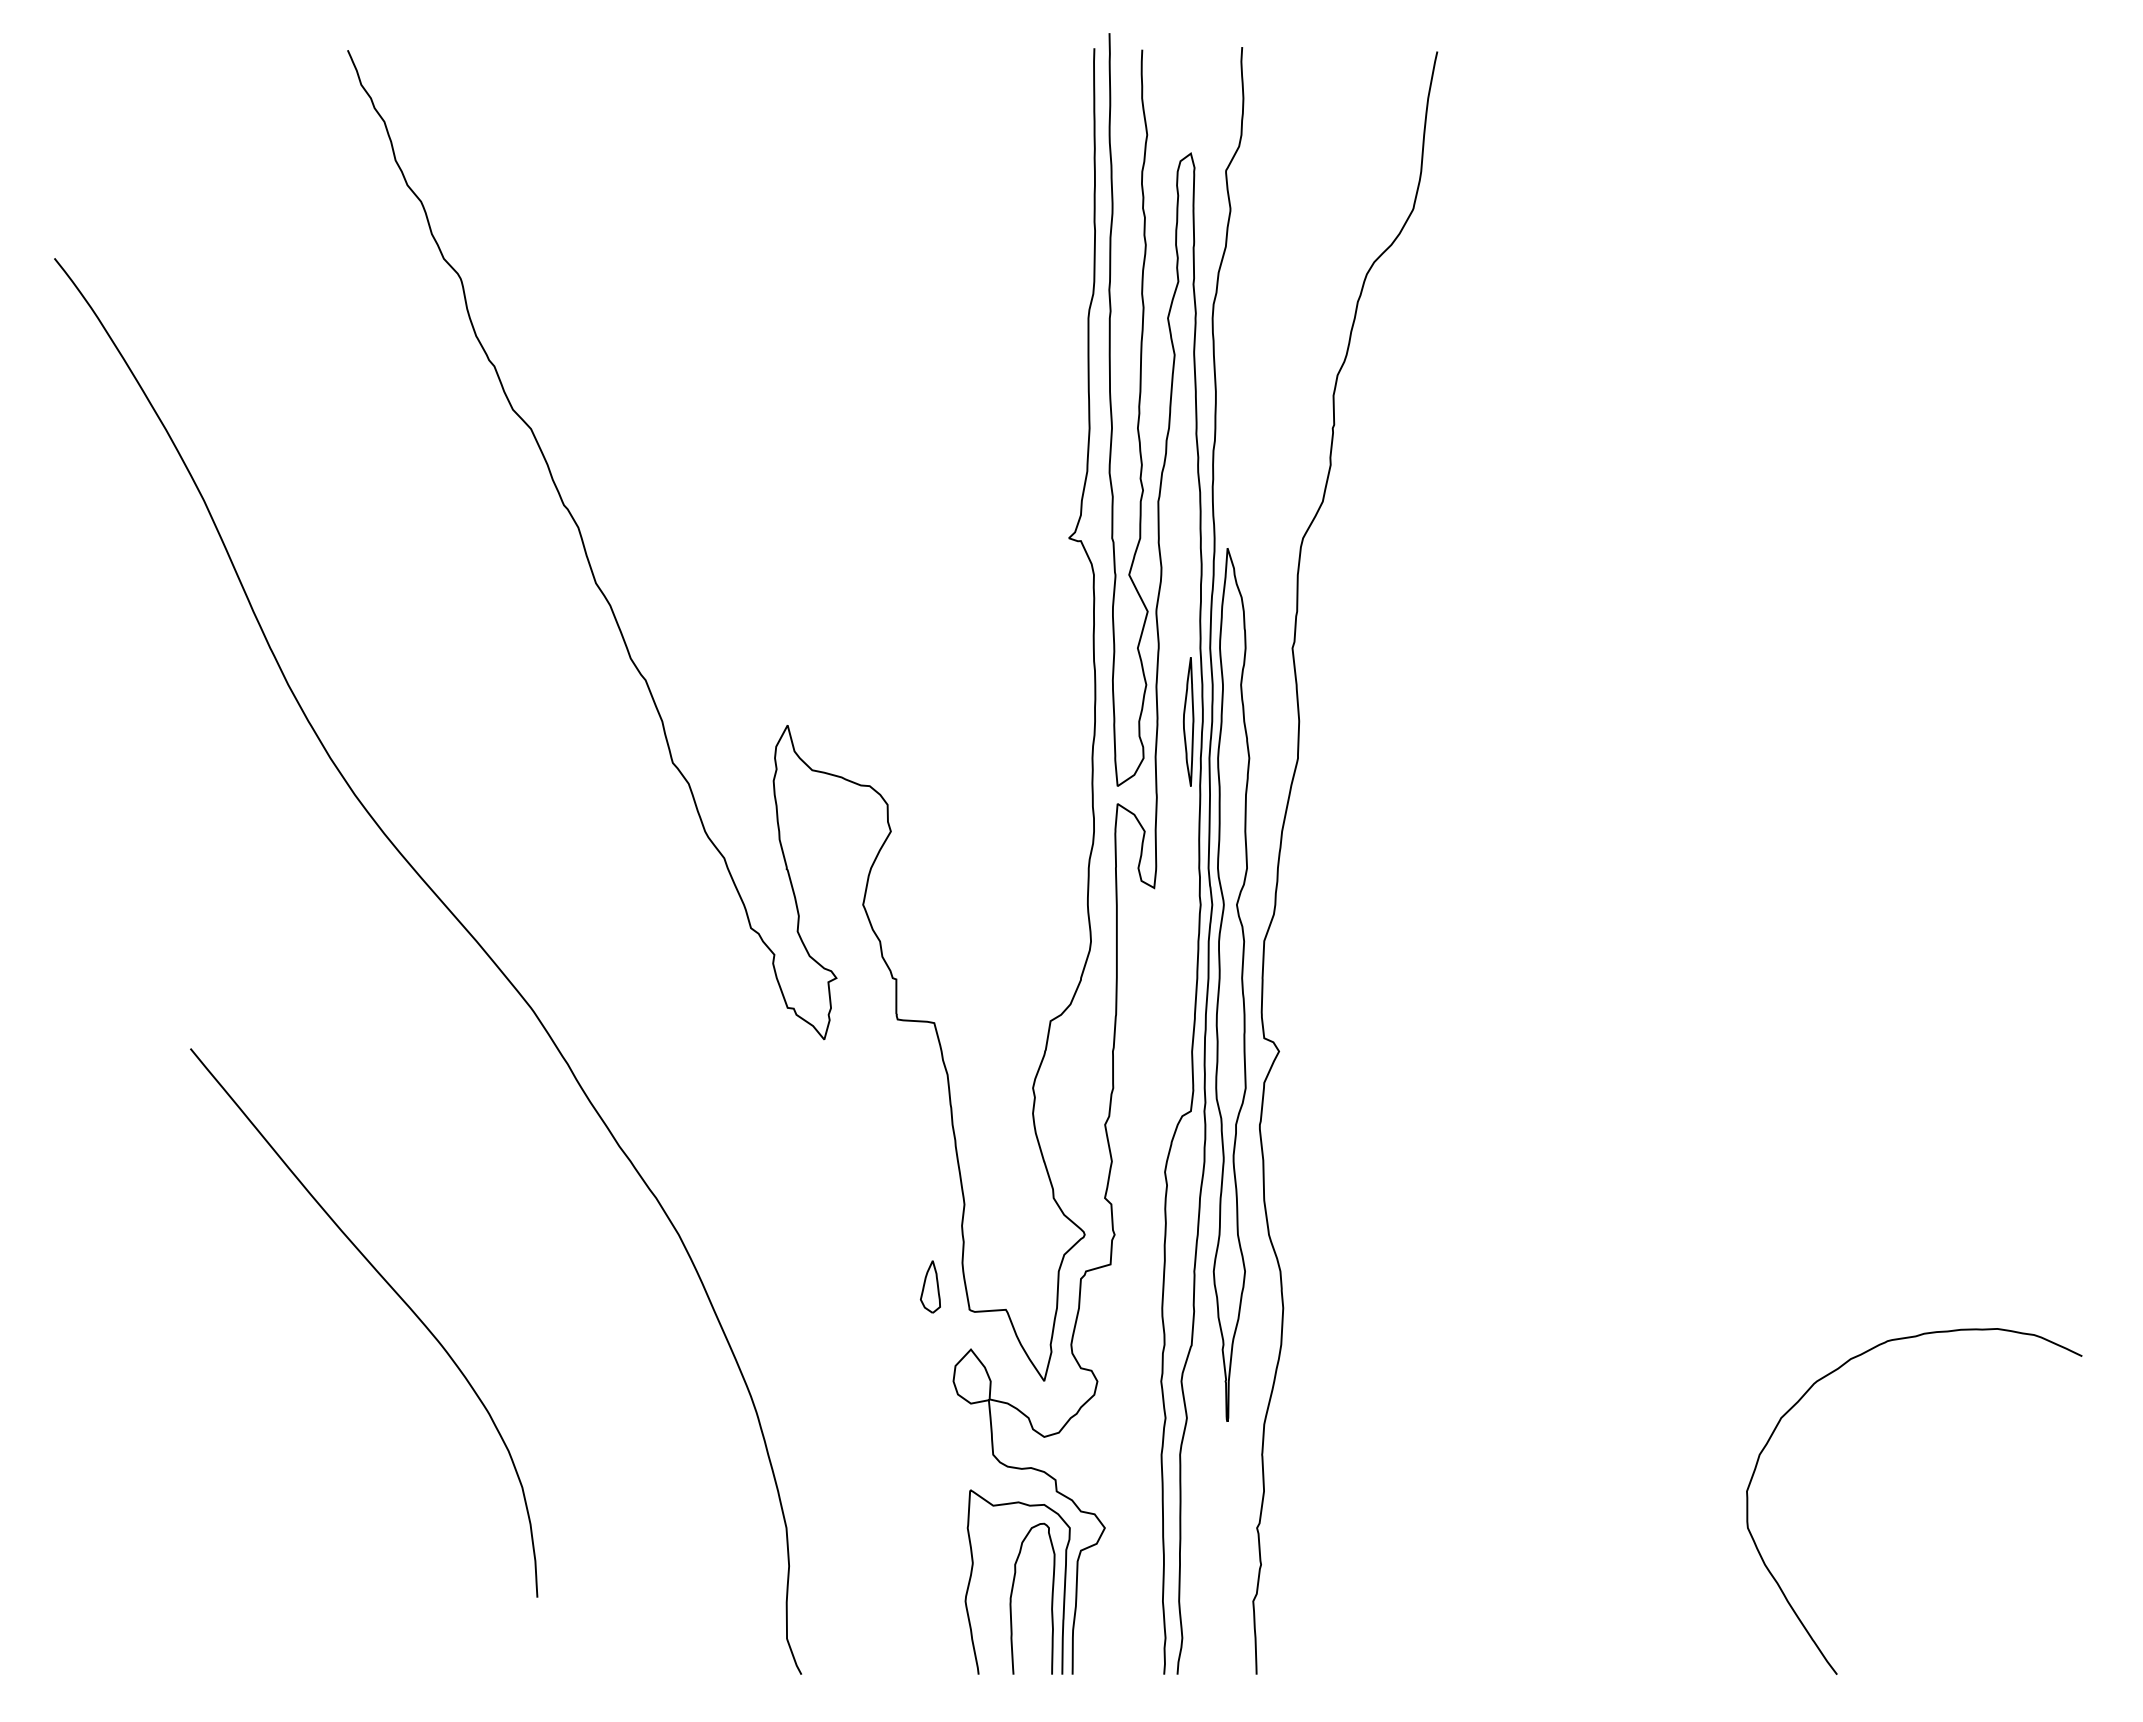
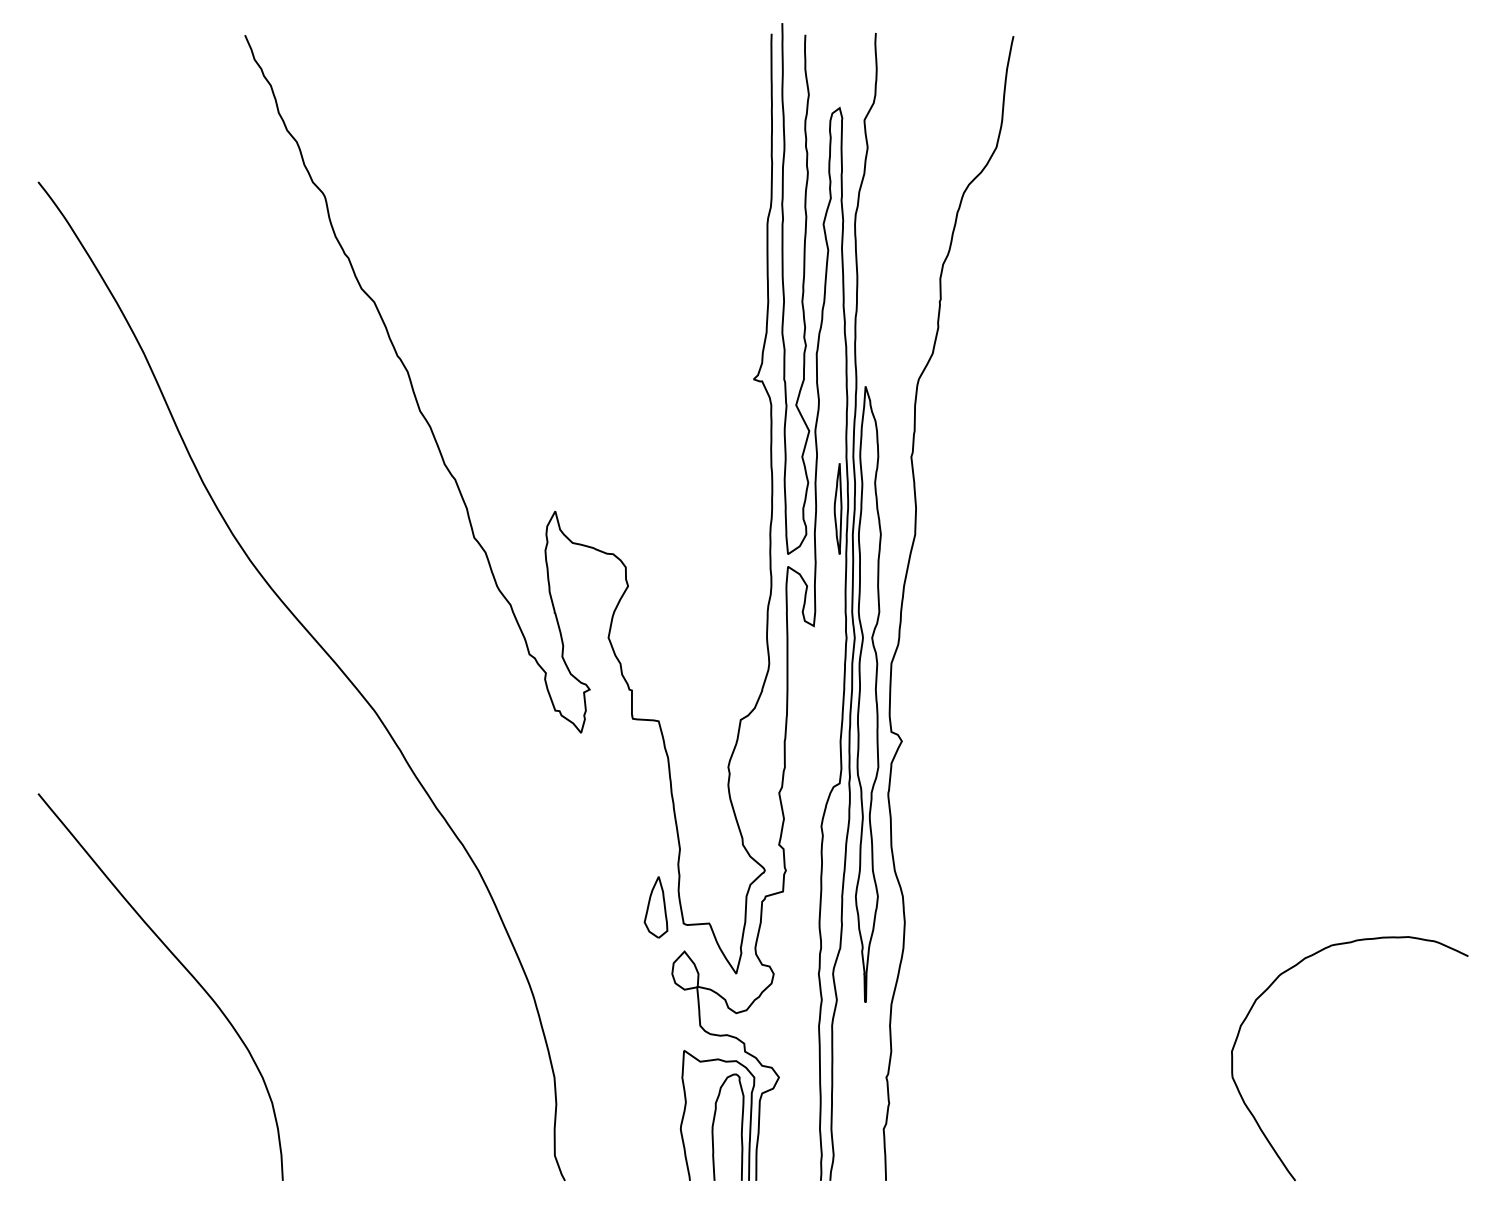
part: (930, 1286) -> (656, 907), size x1.67
curve: (394, 1292) -> (182, 965), moved

